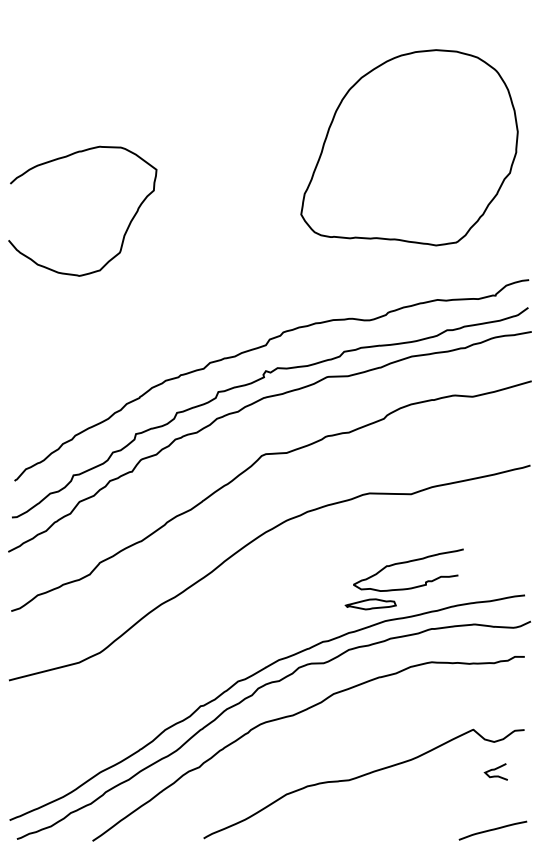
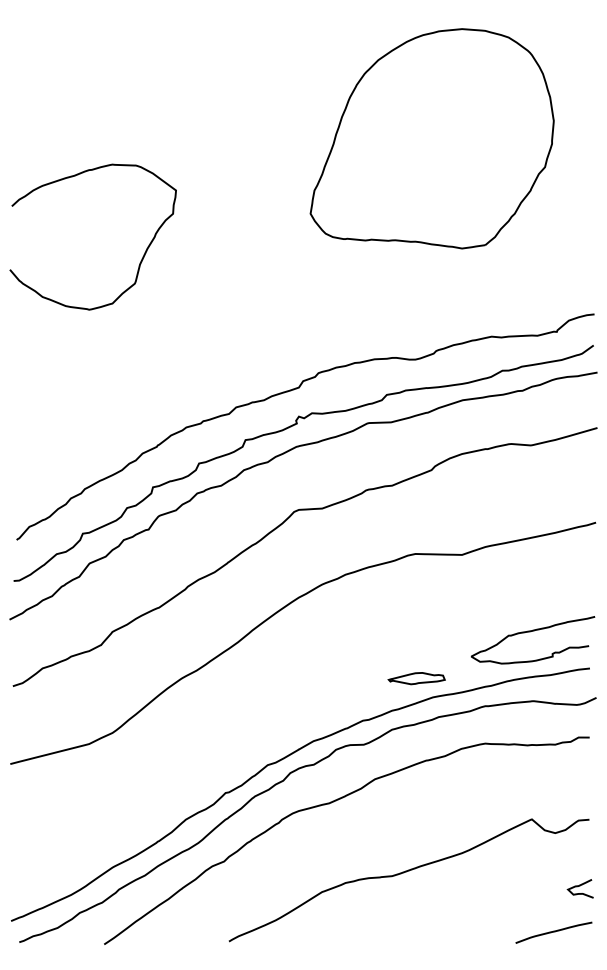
part: (408, 147) -> (431, 138), moved
curve: (406, 563) -> (530, 632), moved
curve: (495, 769) -> (579, 886), moved

